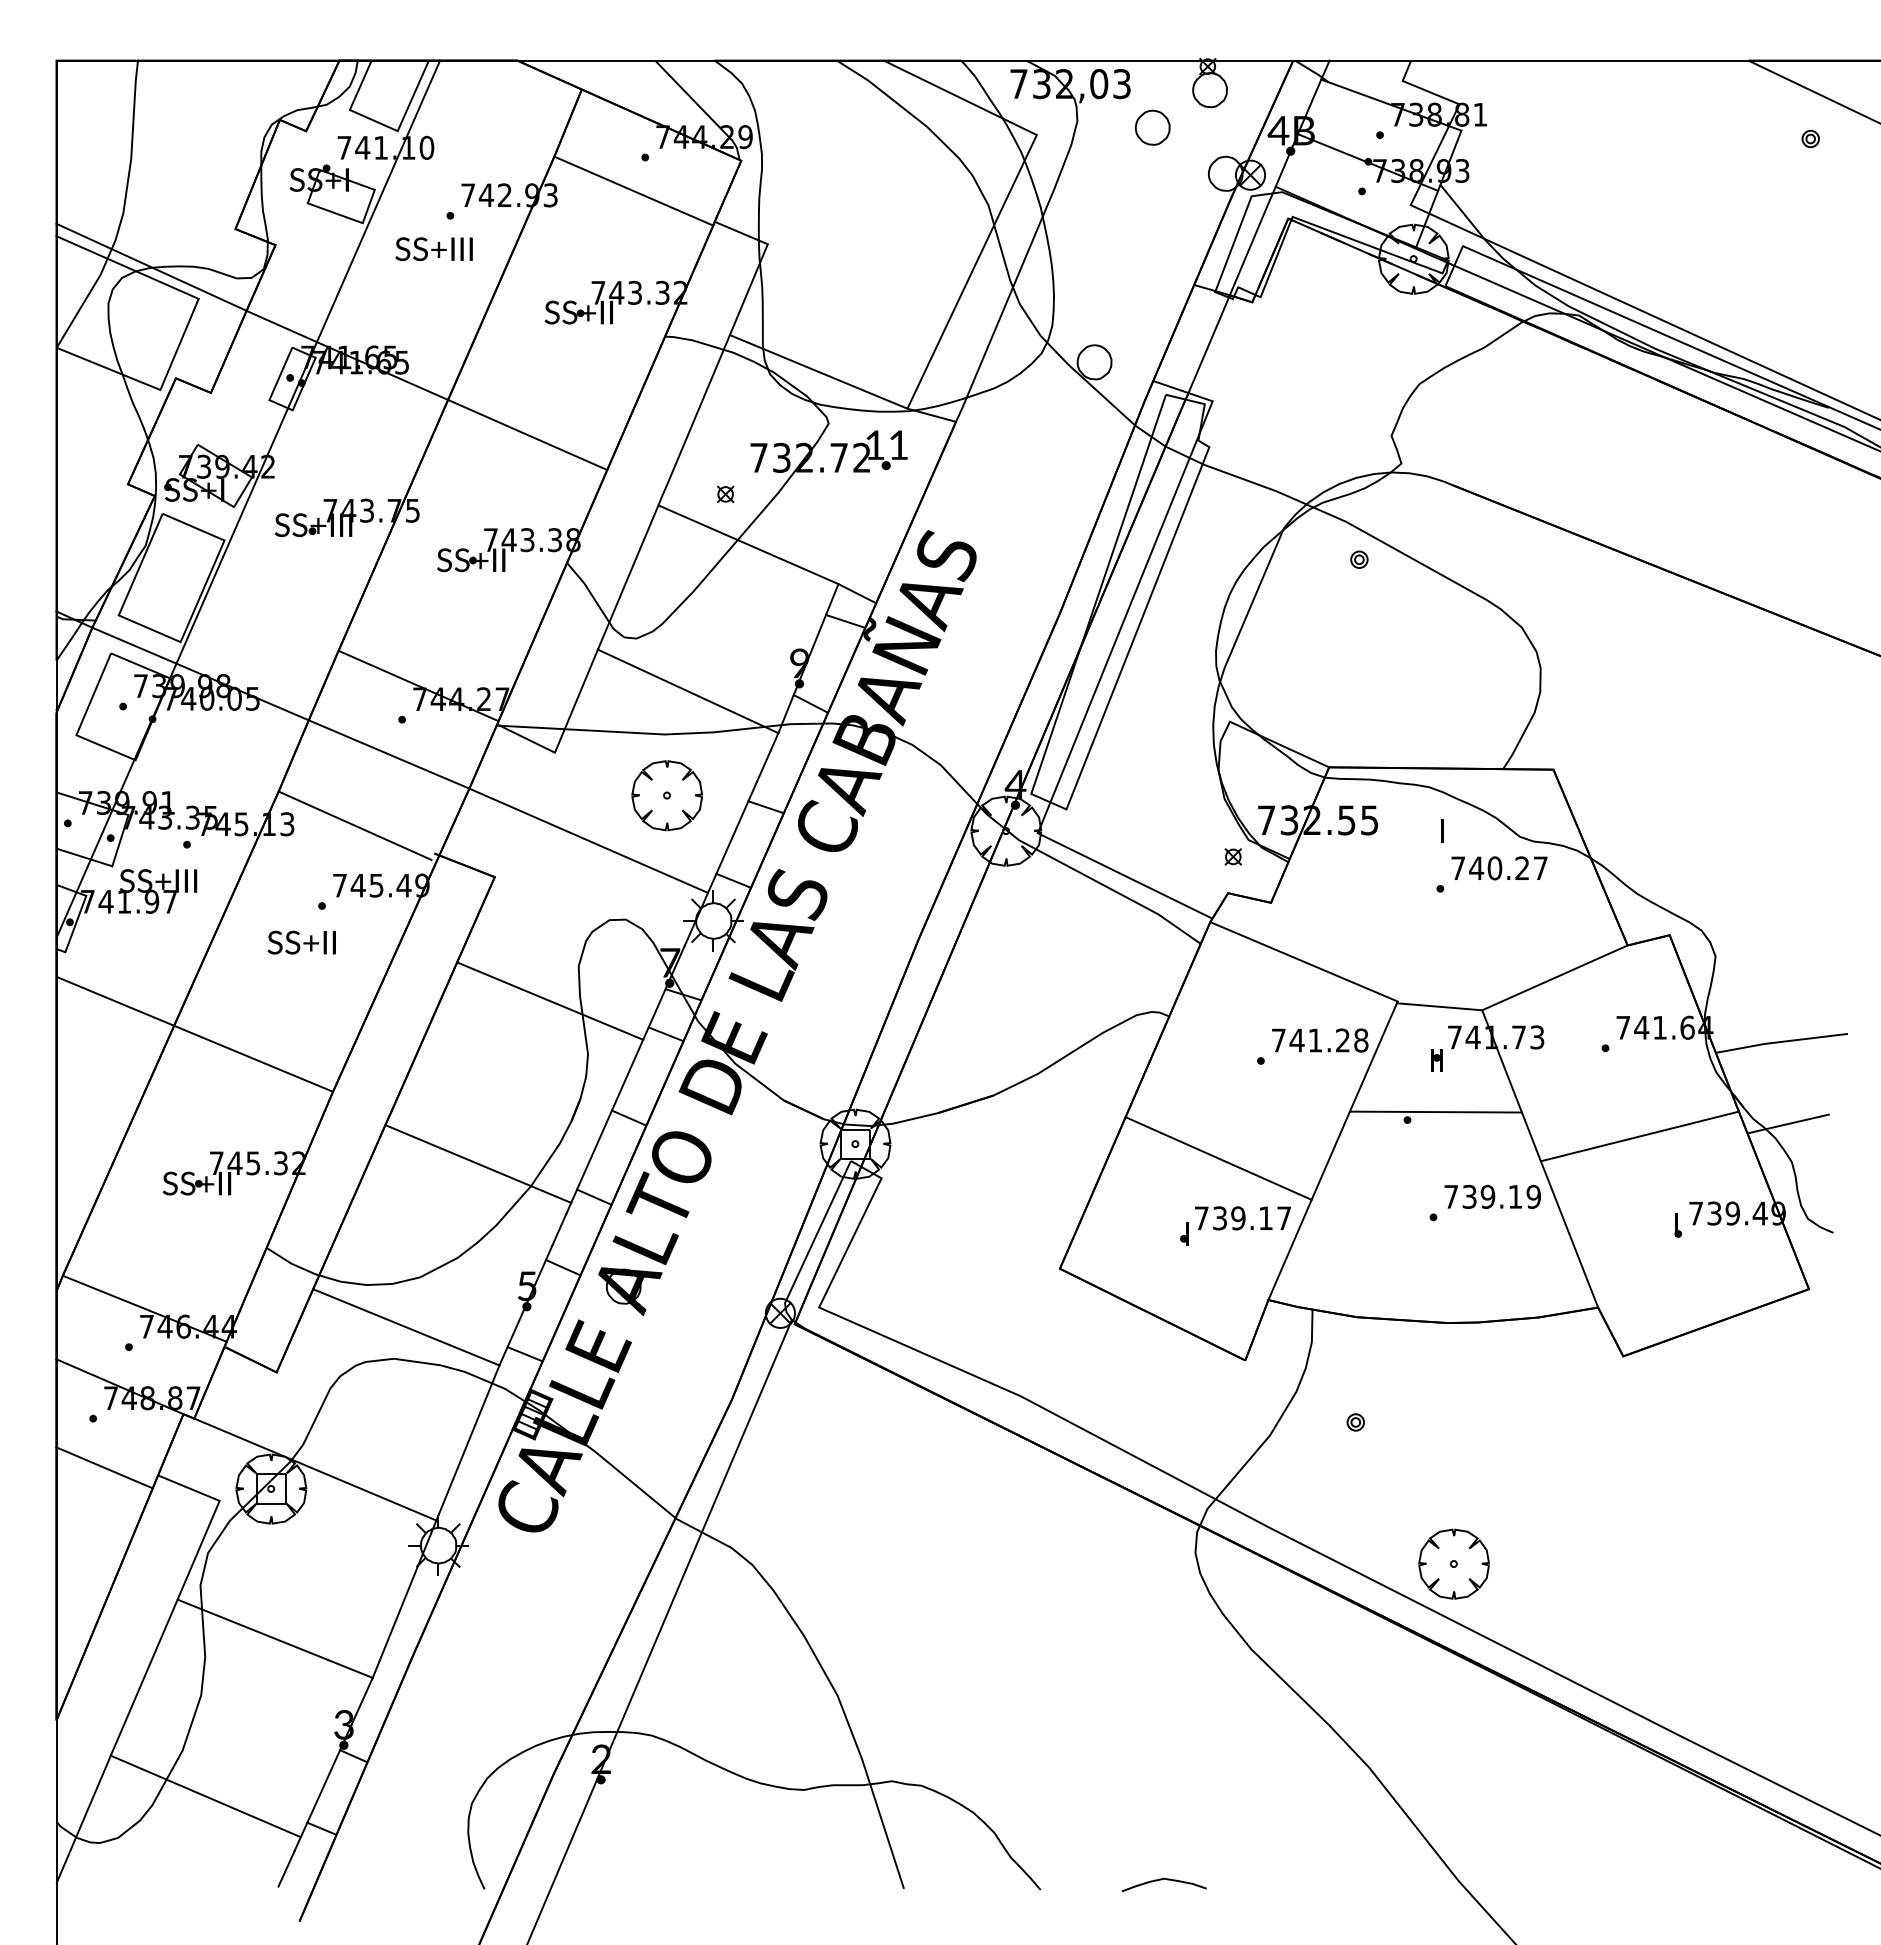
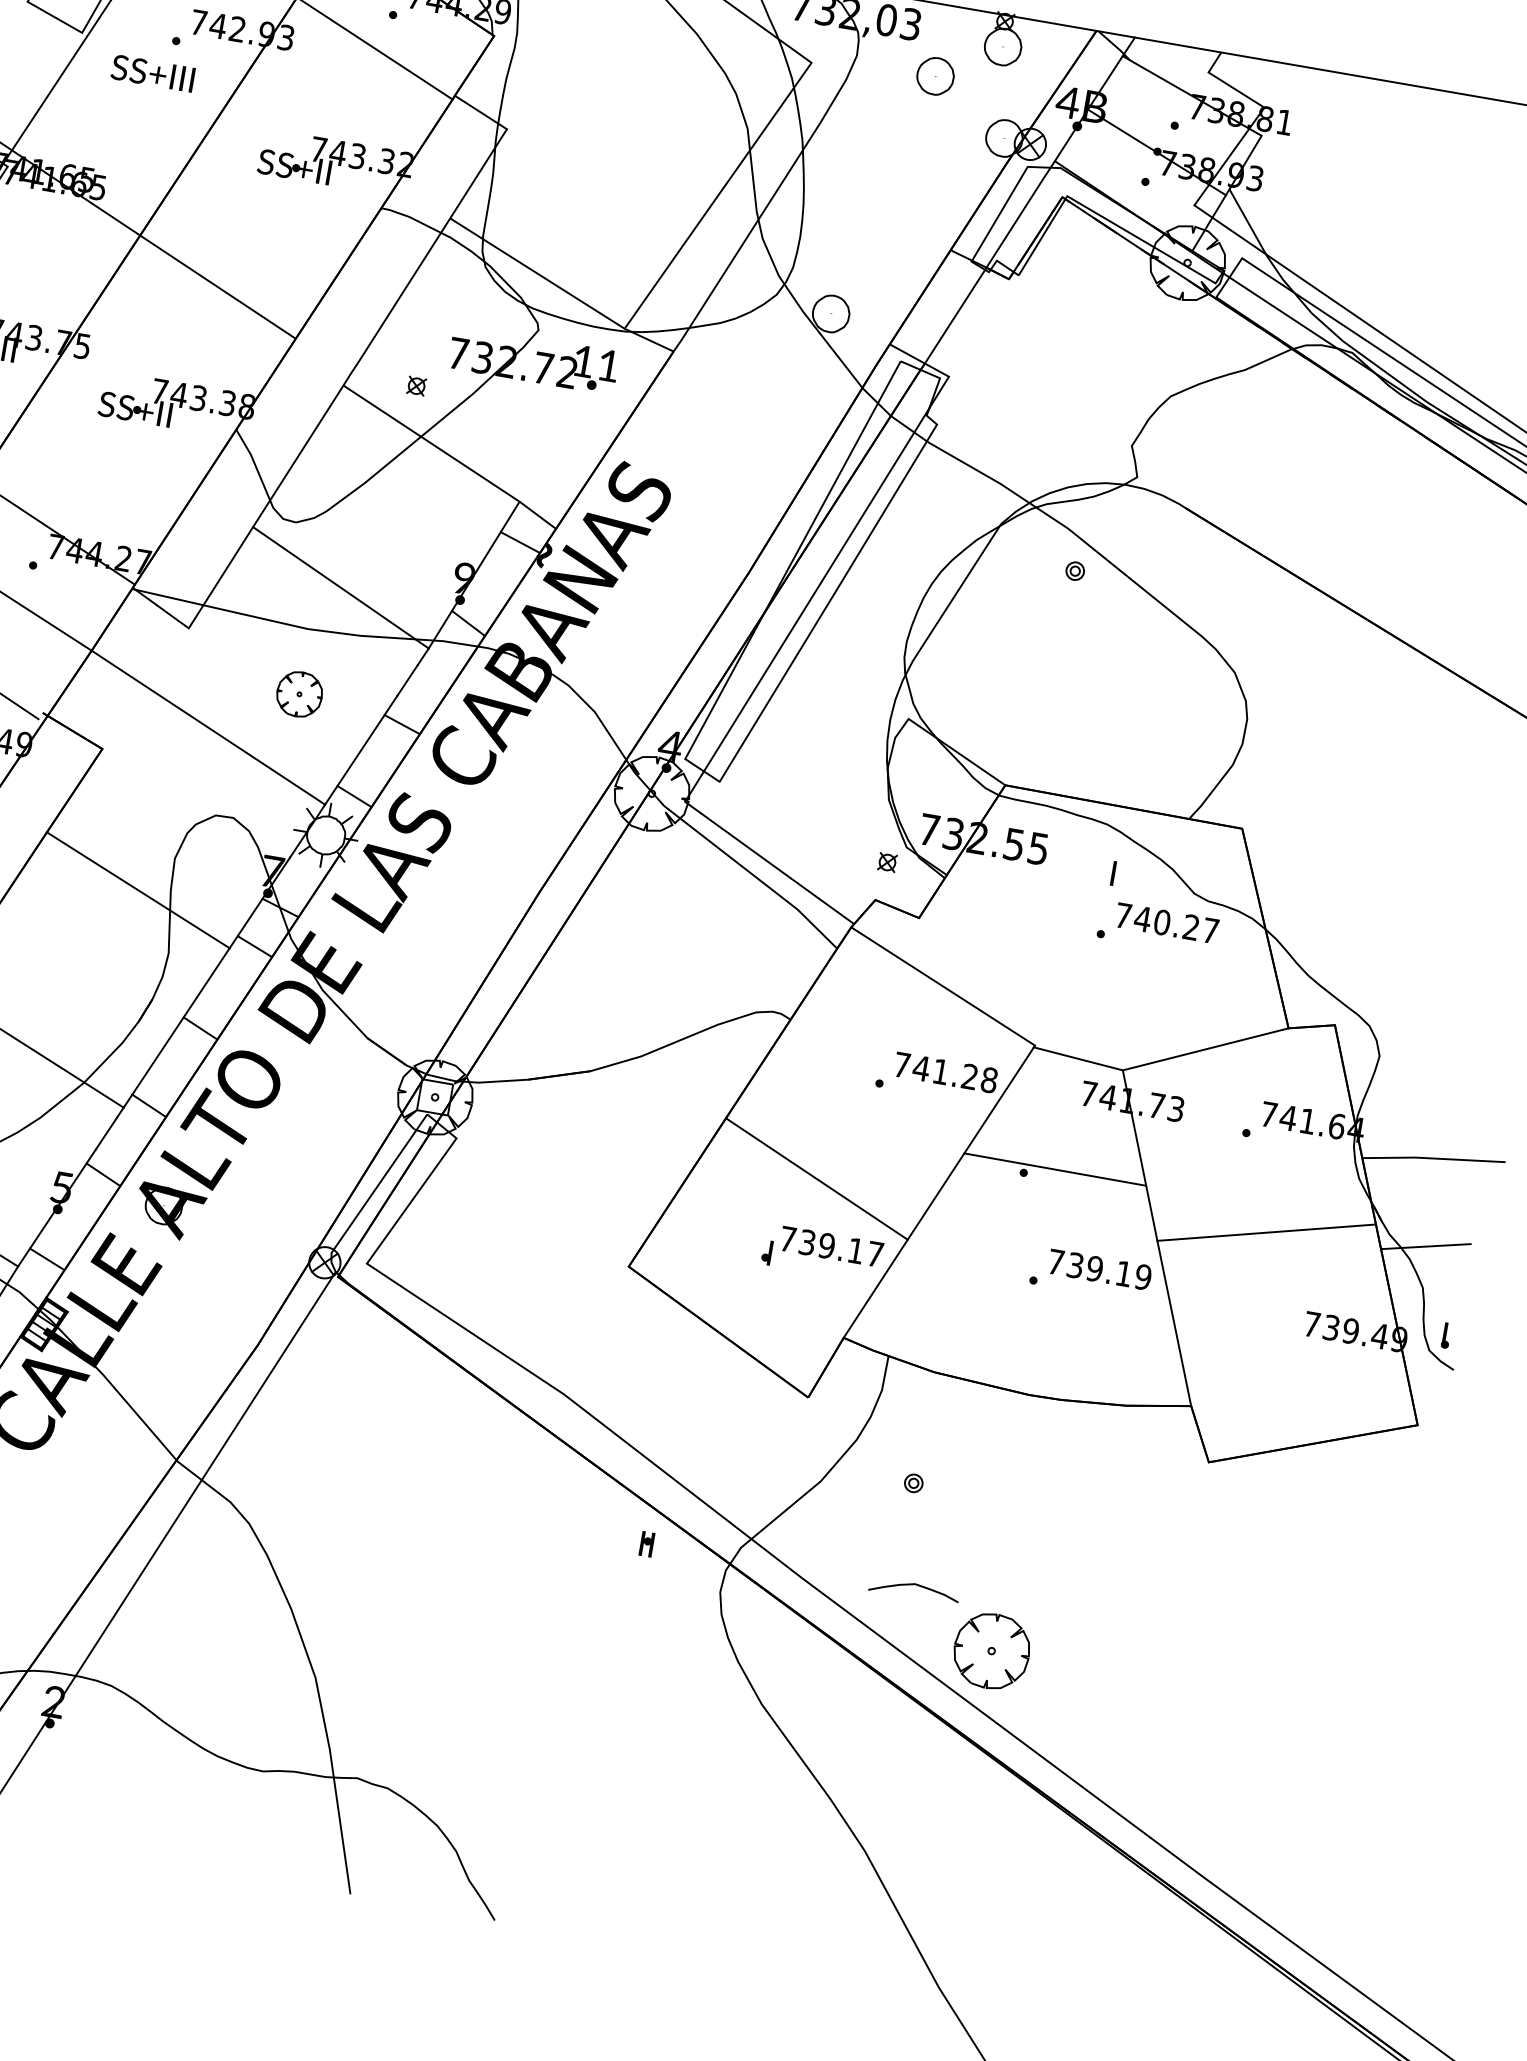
part: (666, 795) -> (298, 693), size x0.6
part: (1436, 1060) -> (646, 1544), moved
part: (1678, 1225) -> (1446, 1335), moved
curve: (1161, 1880) -> (912, 1585), moved

